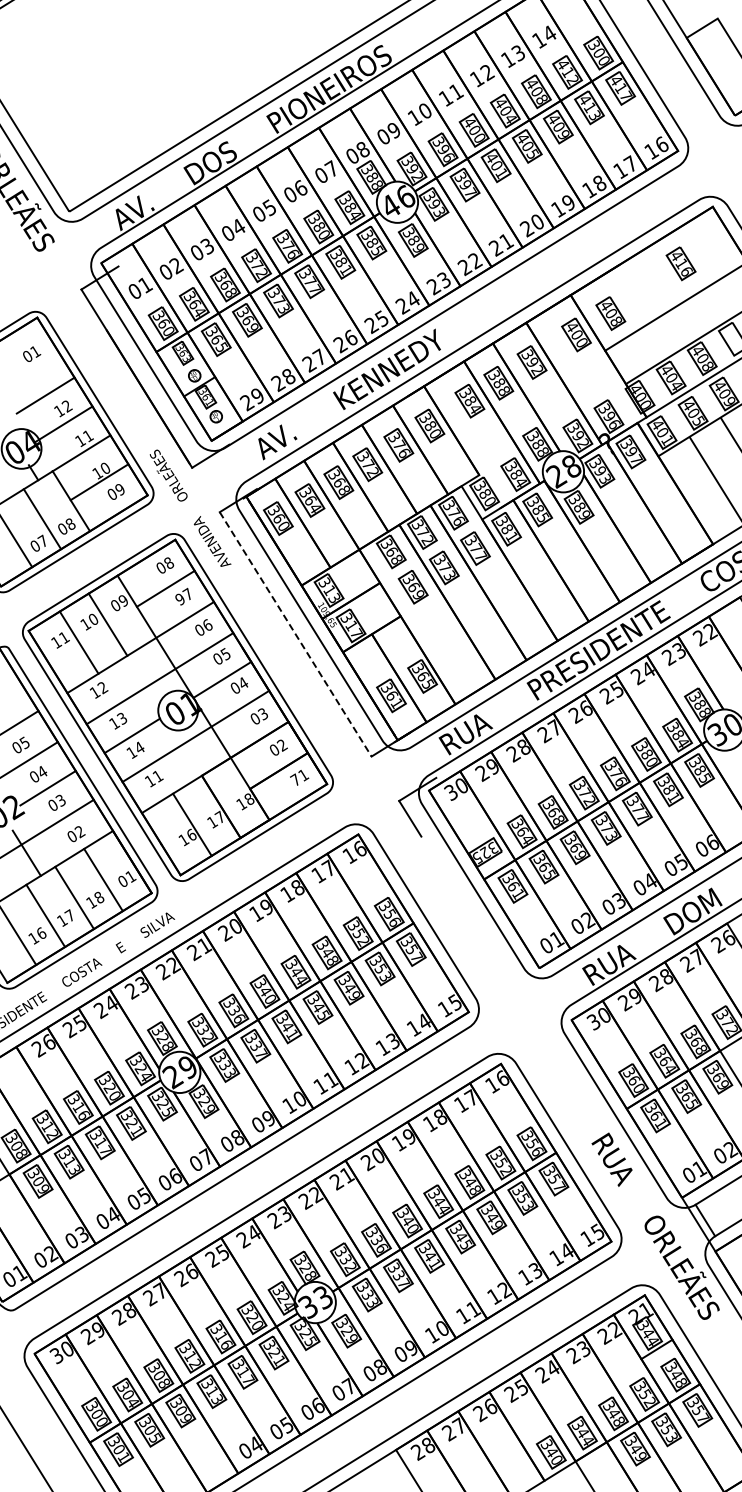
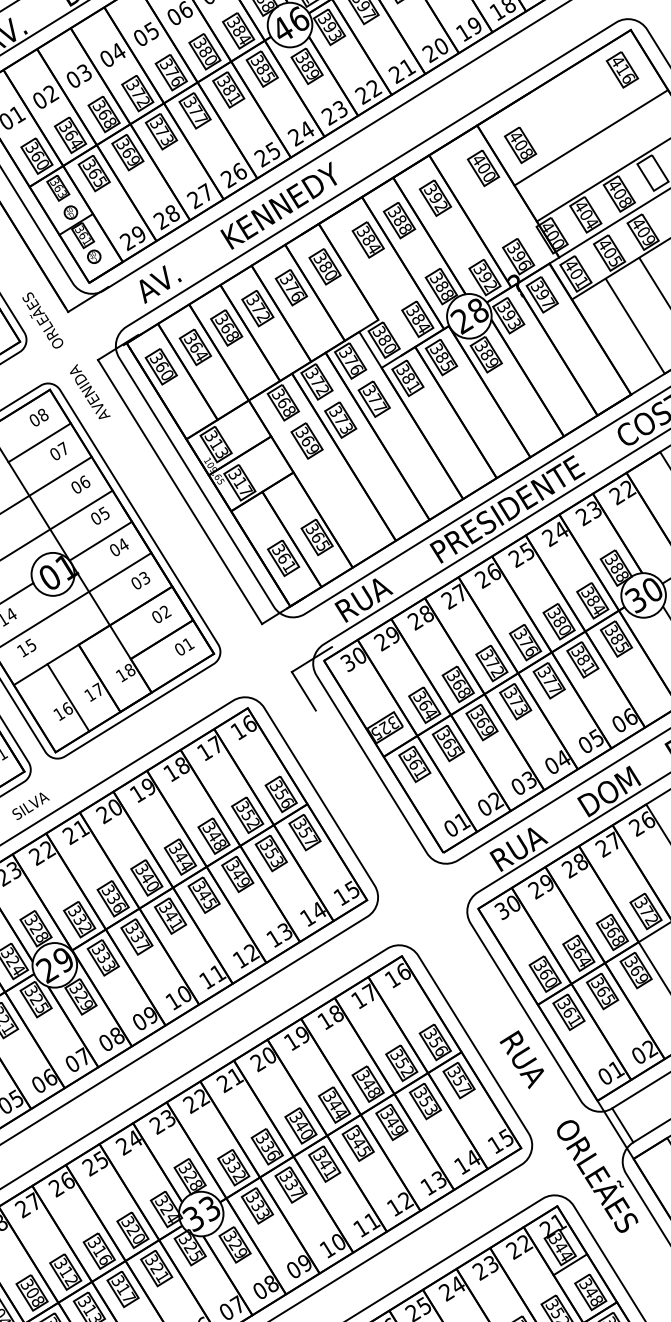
part: (680, 263) -> (621, 69), moved
text: (179, 600) -> (54, 455), 97 -> 07
line: (295, 634) -> (179, 492), dashed -> solid
text: (157, 776) -> (30, 645), 11 -> 15
text: (295, 779) -> (179, 648), 71 -> 01

